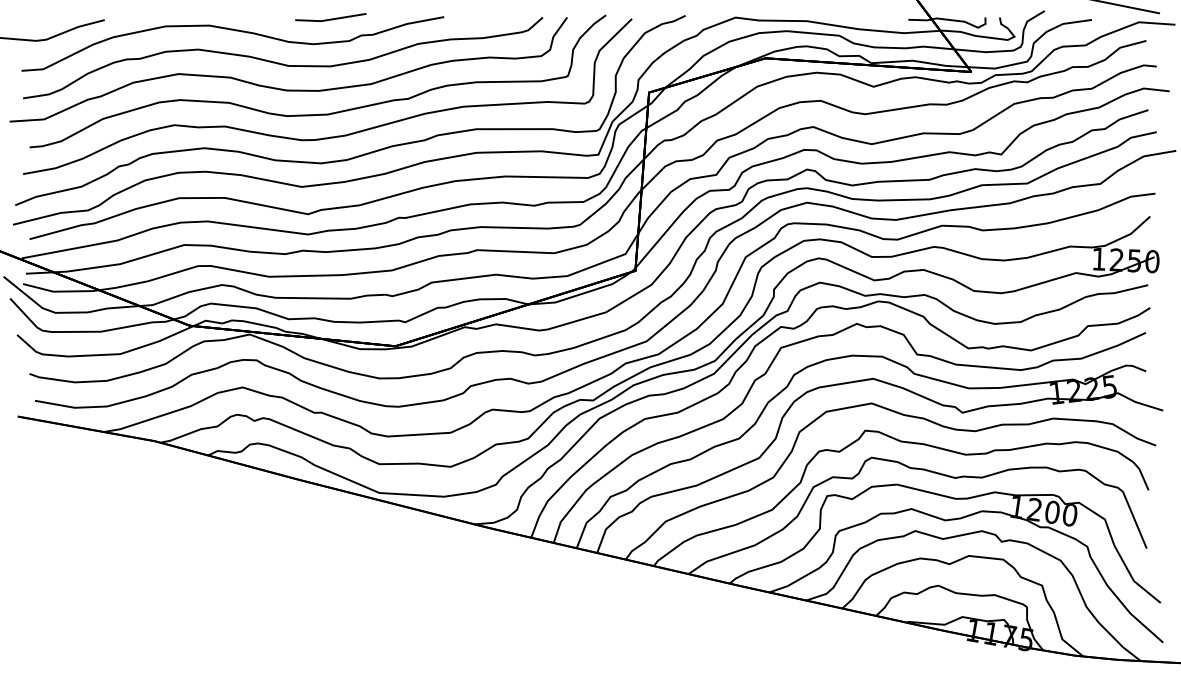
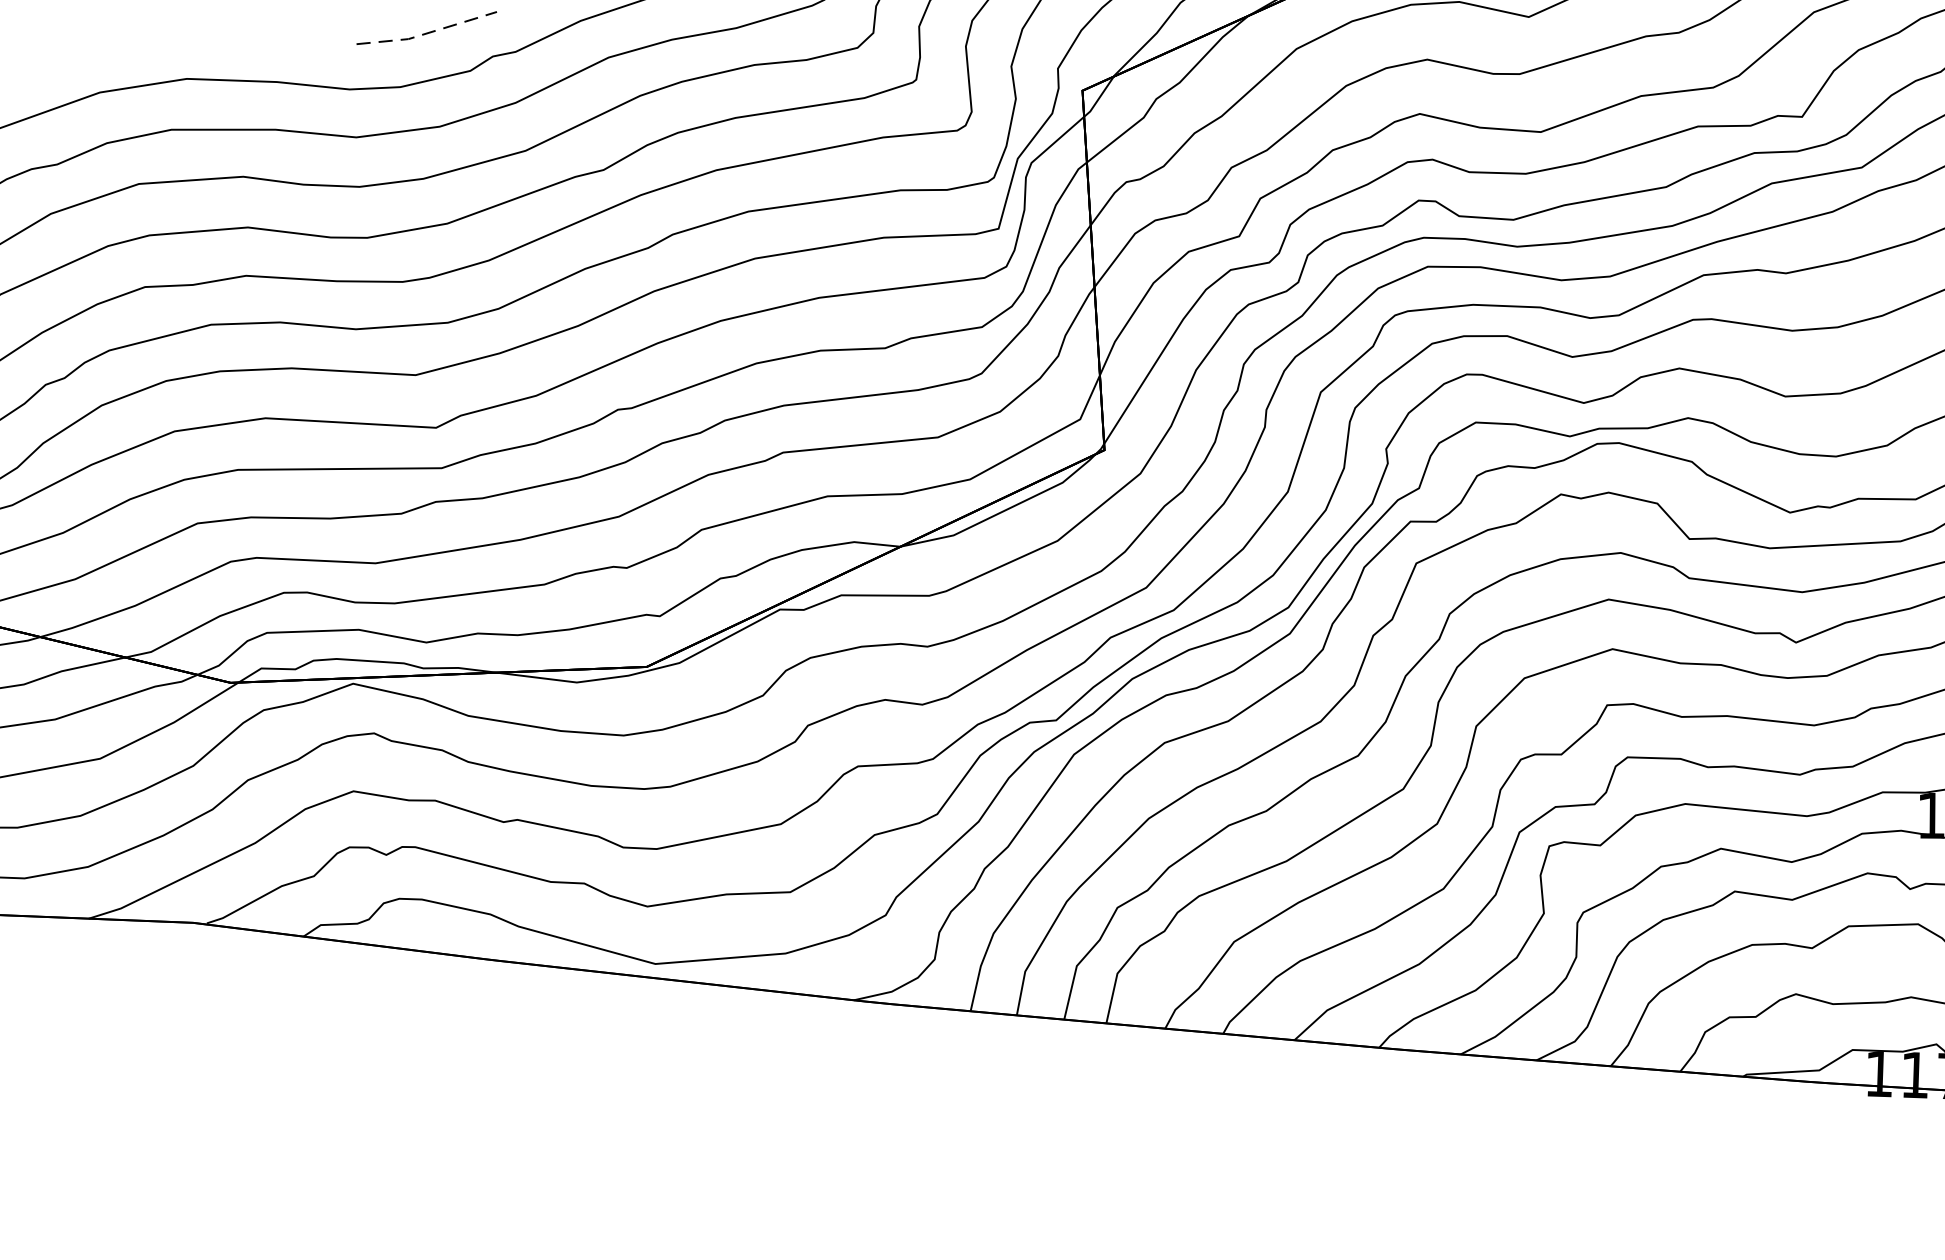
line: (330, 19) -> (426, 33), solid -> dashed

